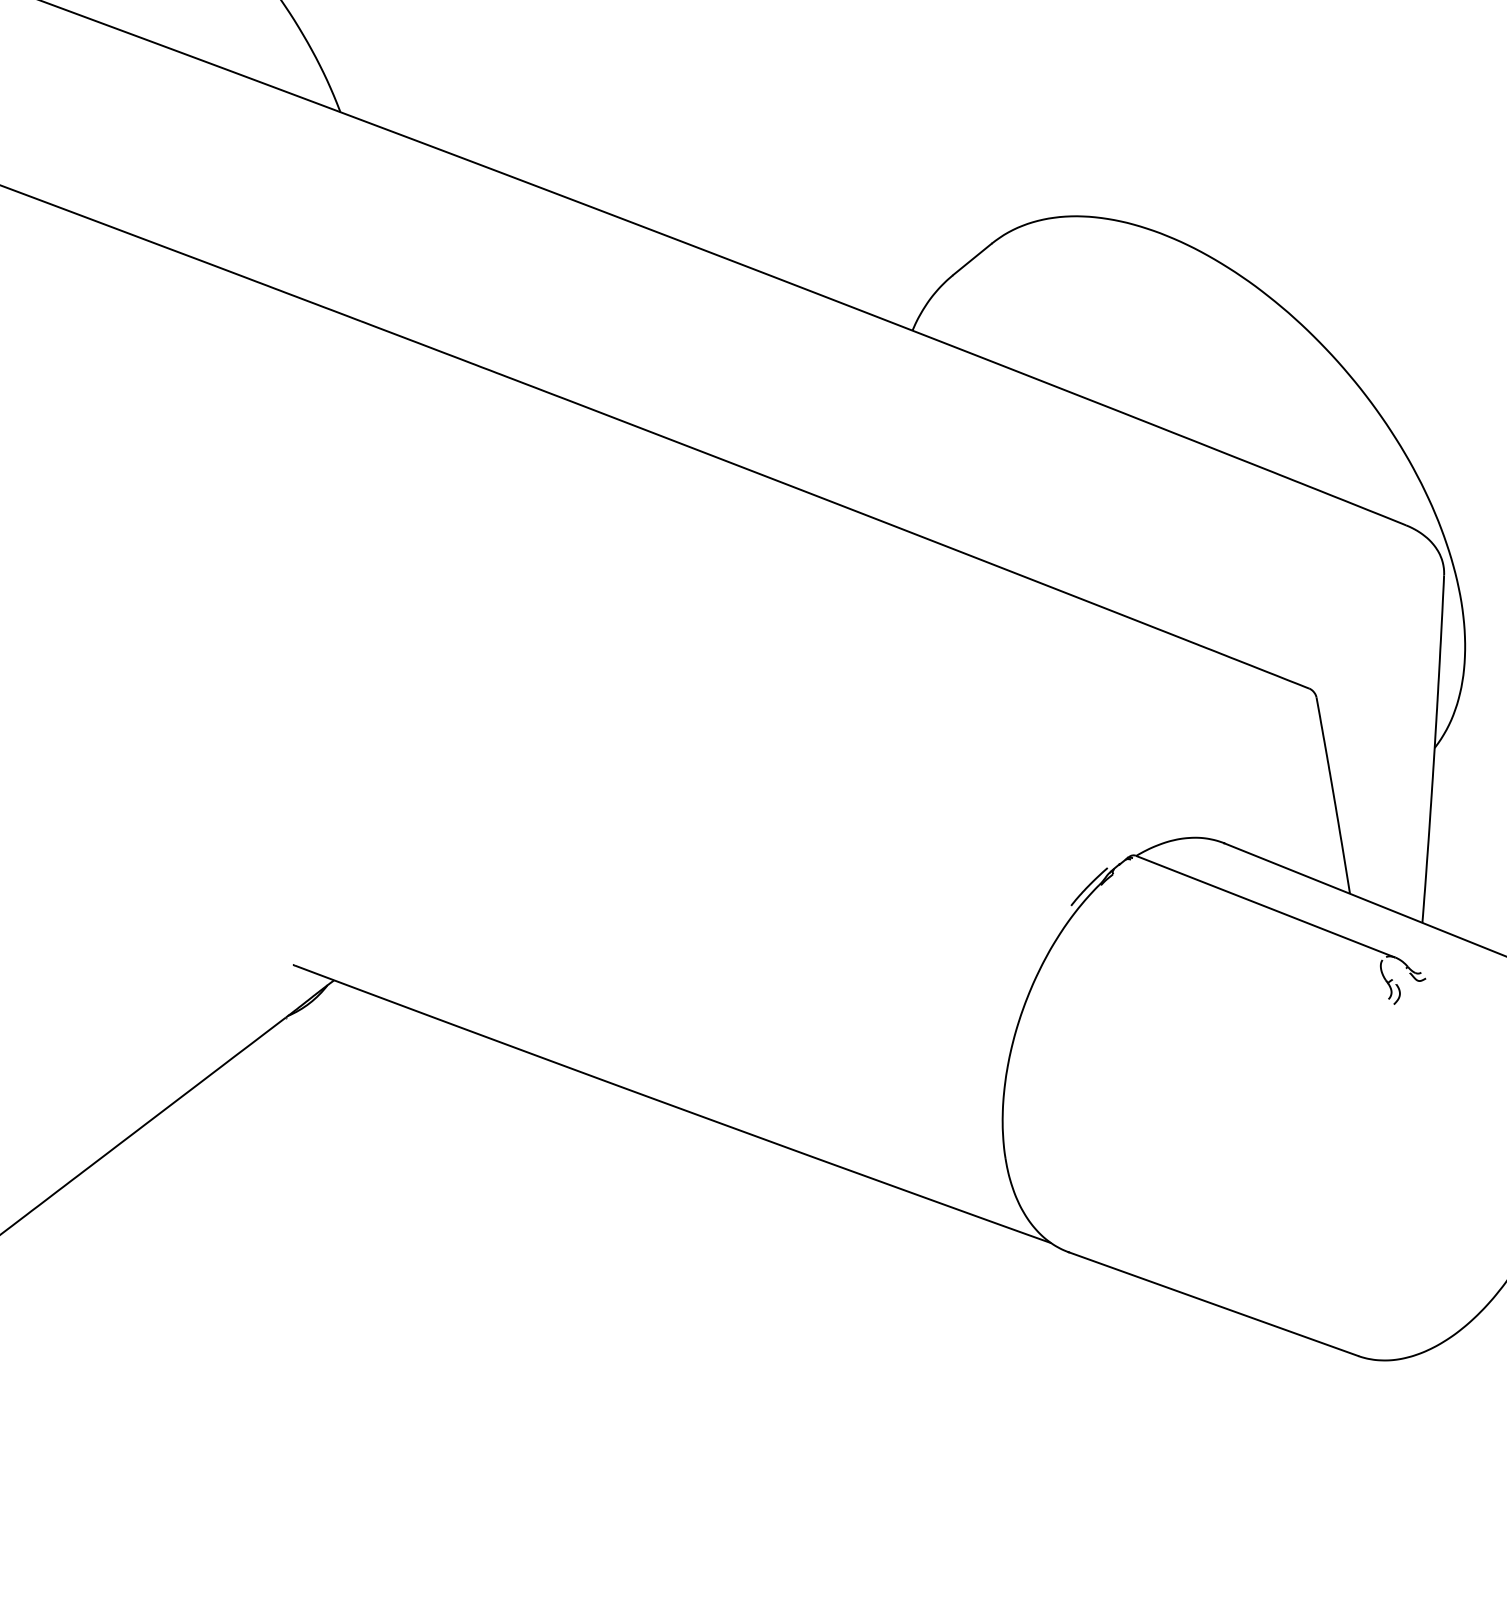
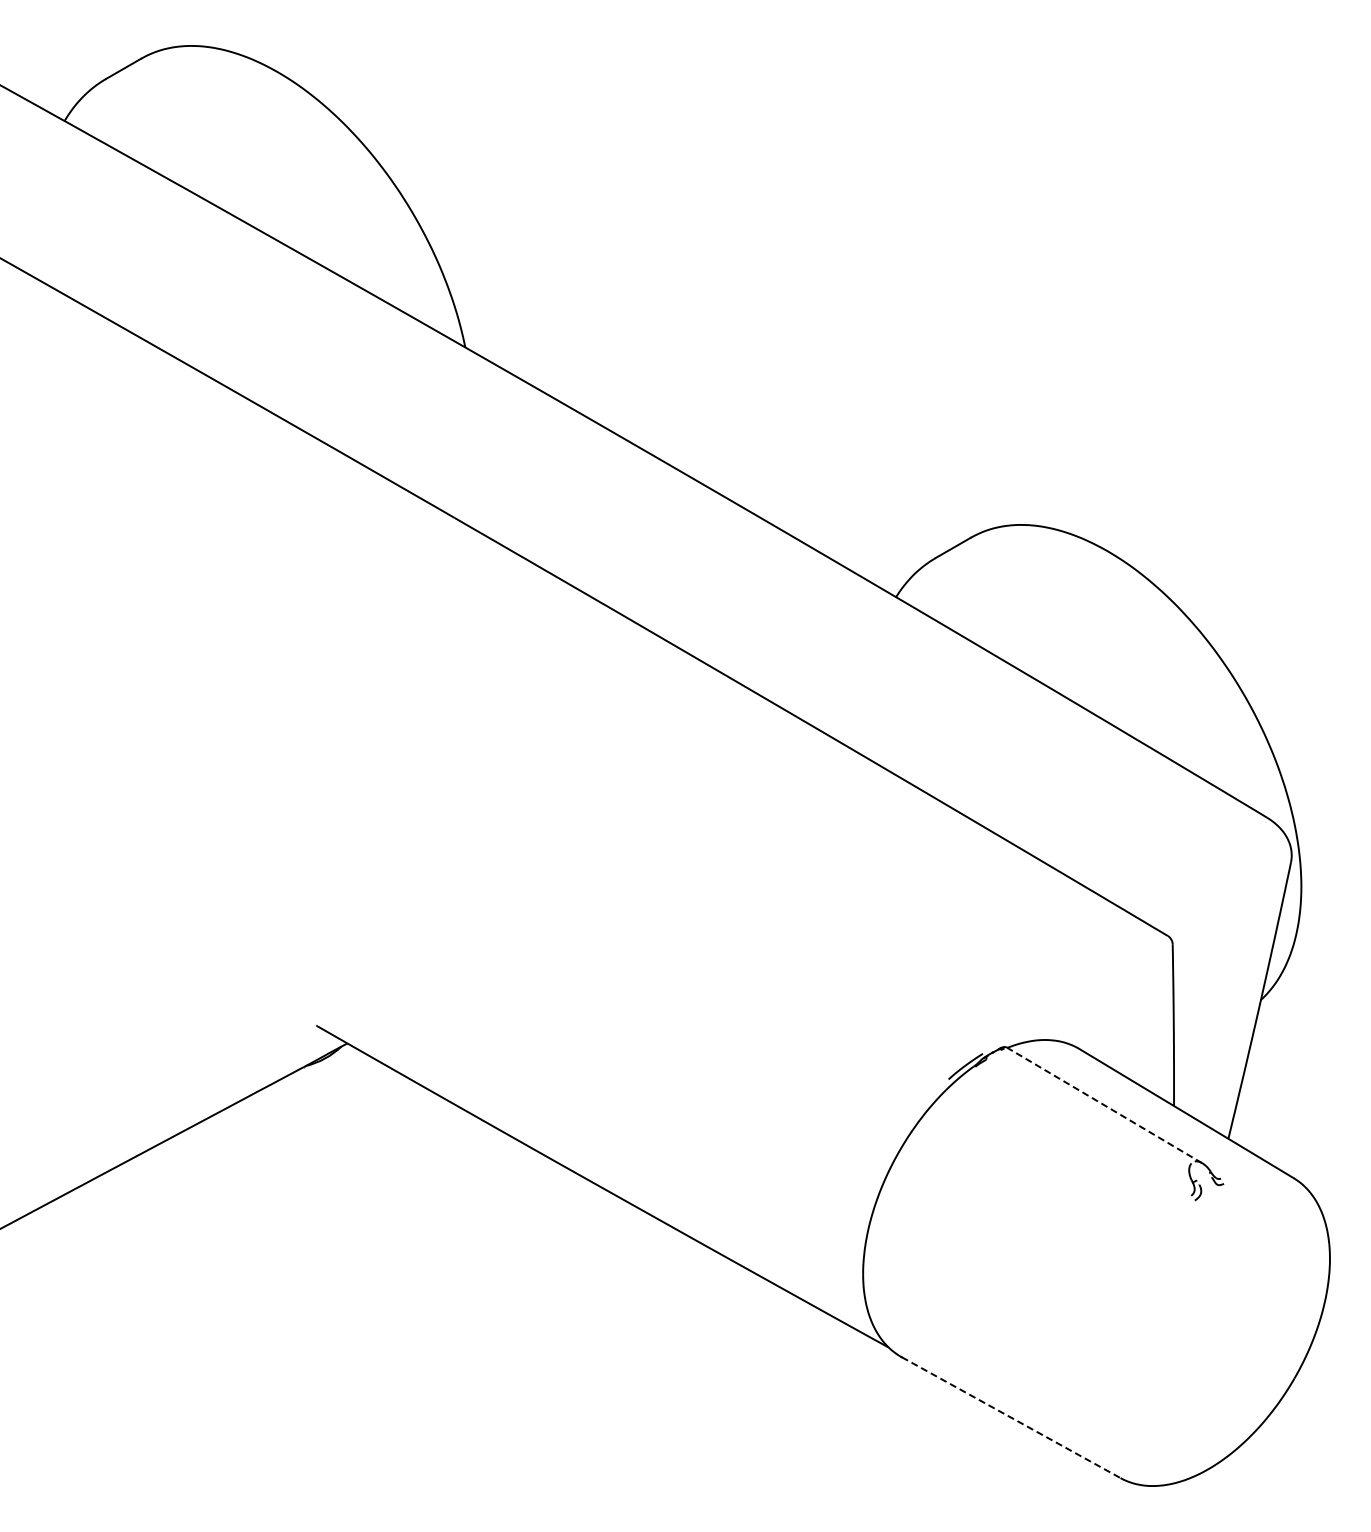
line: (1265, 906) -> (1104, 1105), solid -> dashed
line: (1213, 1303) -> (1011, 1417), solid -> dashed

